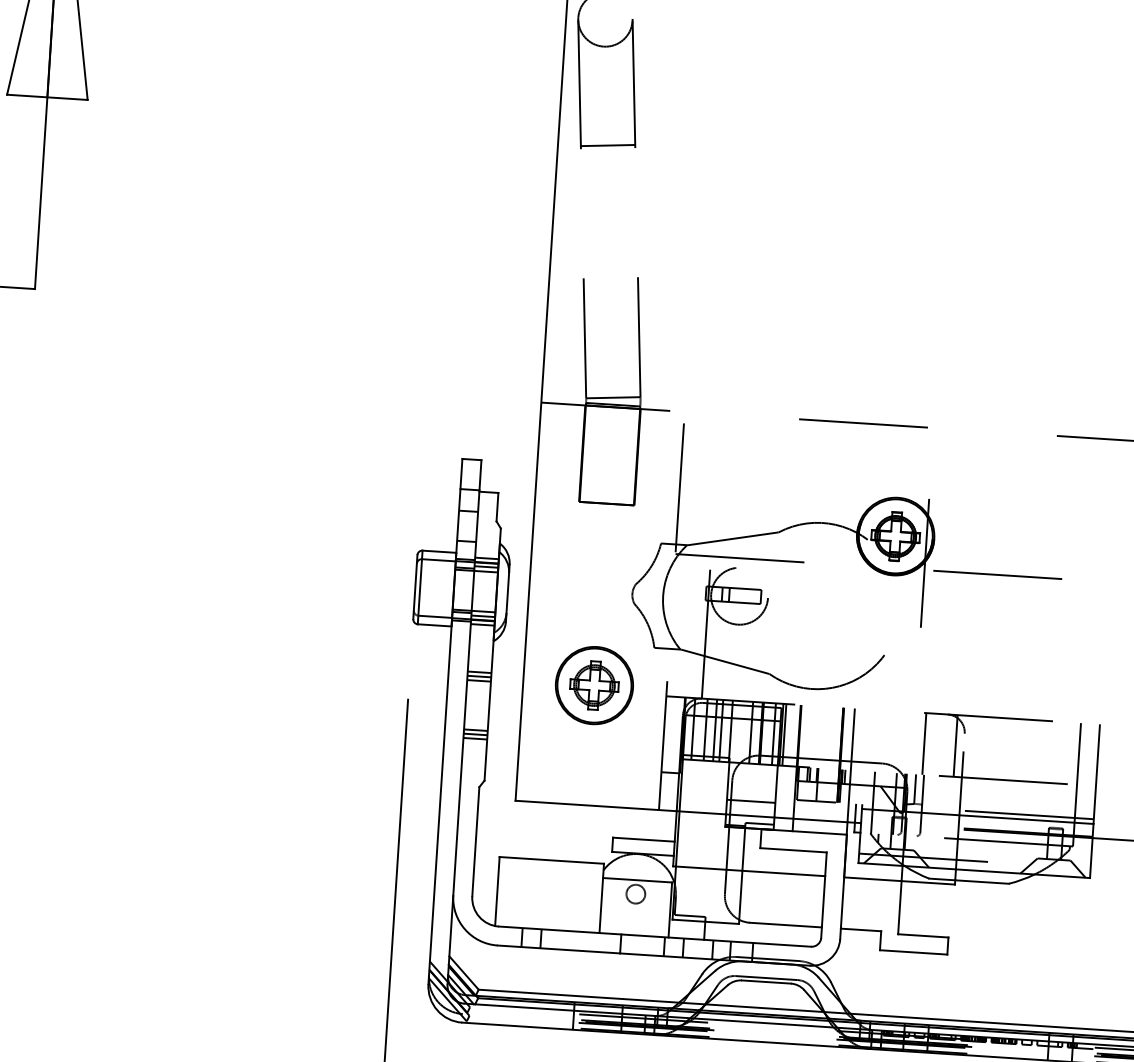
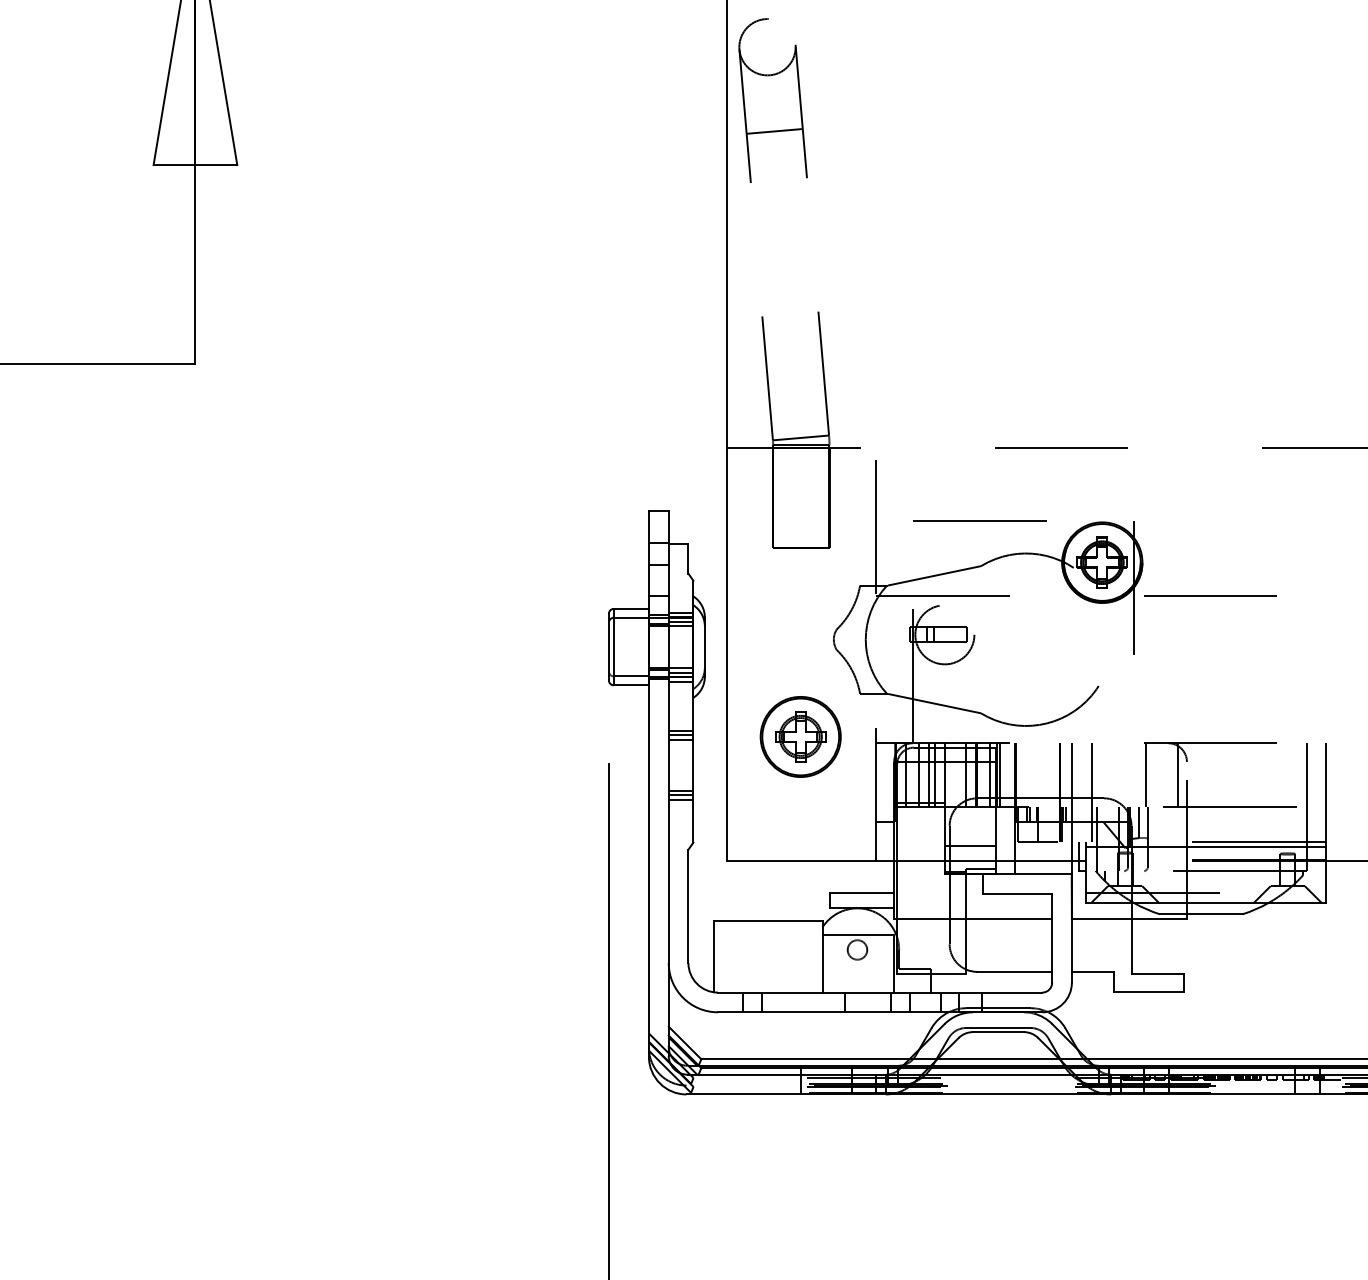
line: (607, 145) -> (774, 131), moved
line: (780, 488) -> (979, 520), added
line: (871, 757) -> (1092, 792), added

